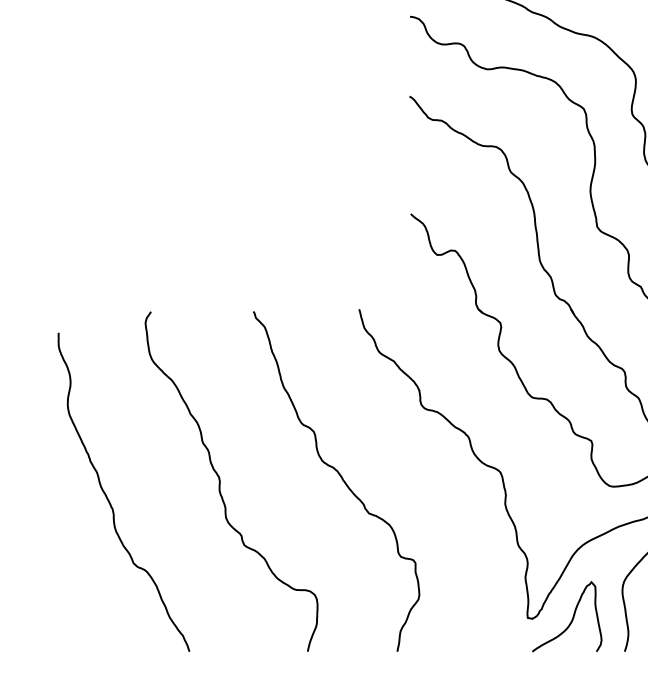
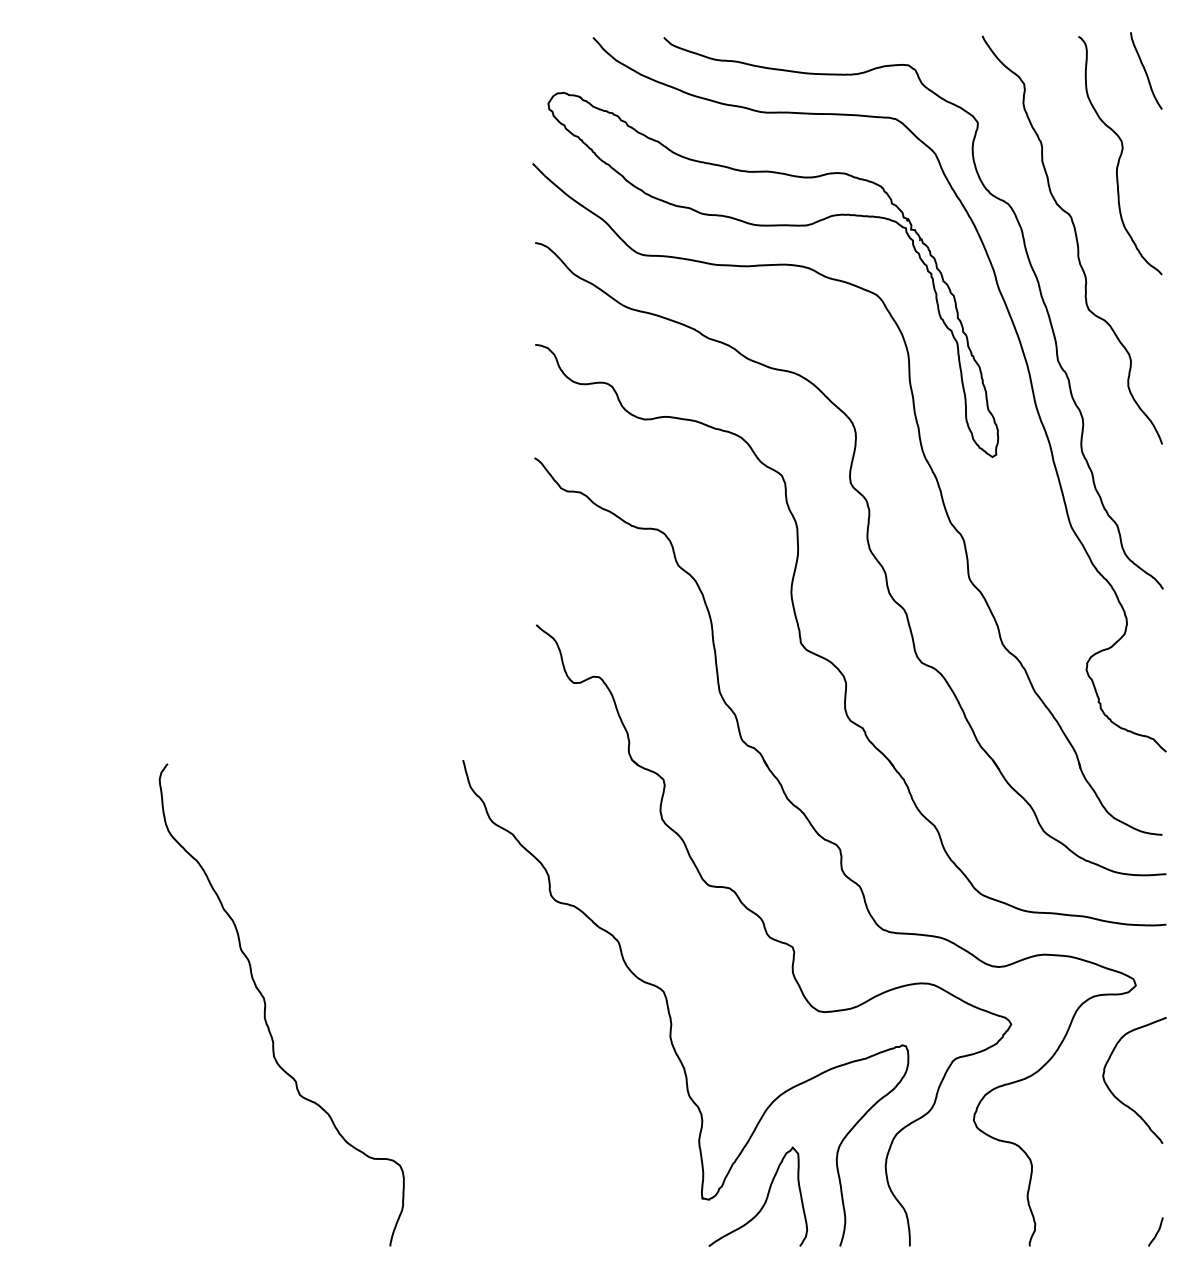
curve: (340, 477) -> (436, 998), removed
curve: (108, 499) -> (107, 1030), removed

